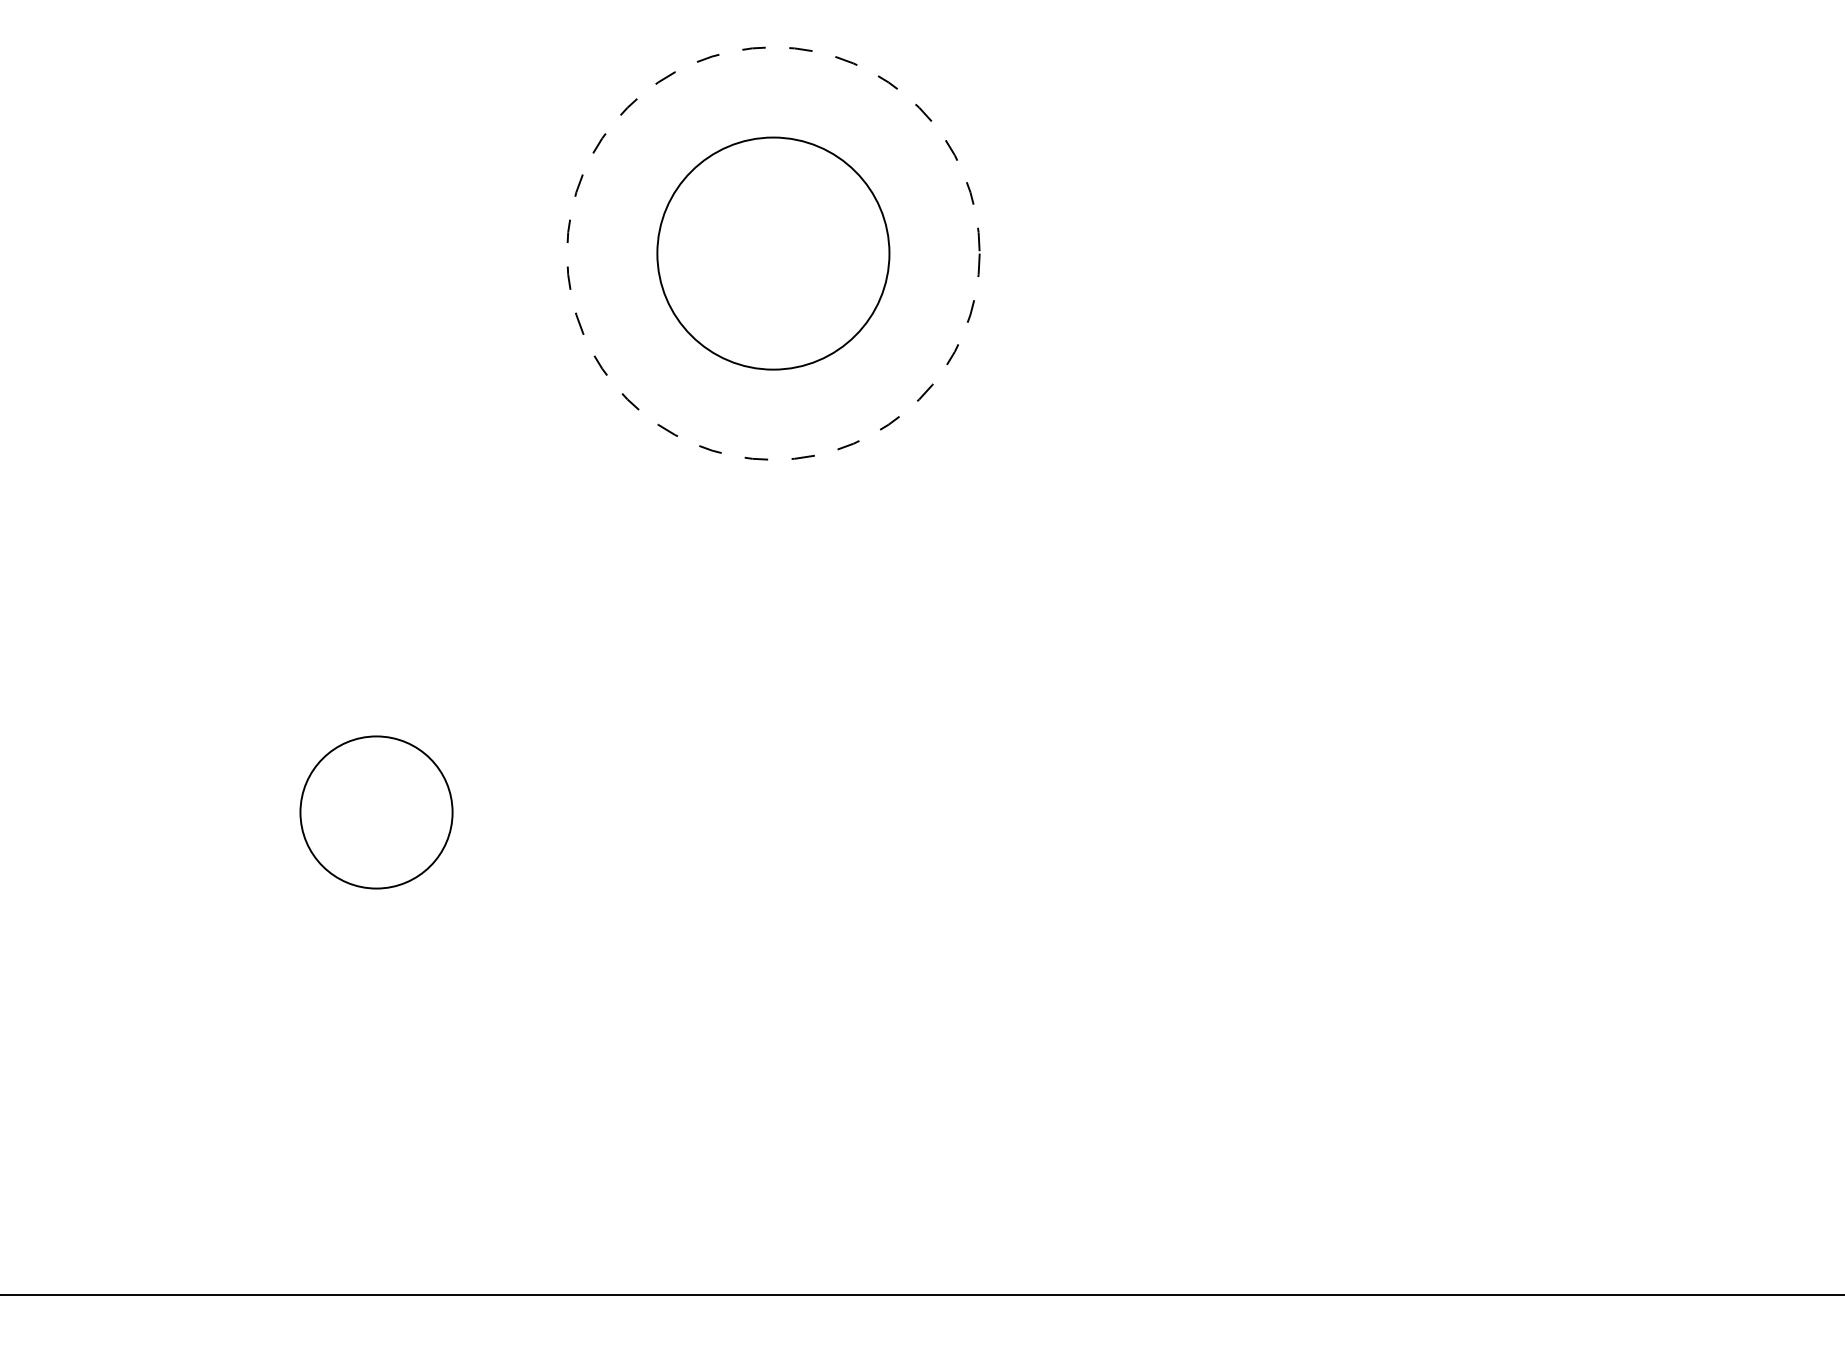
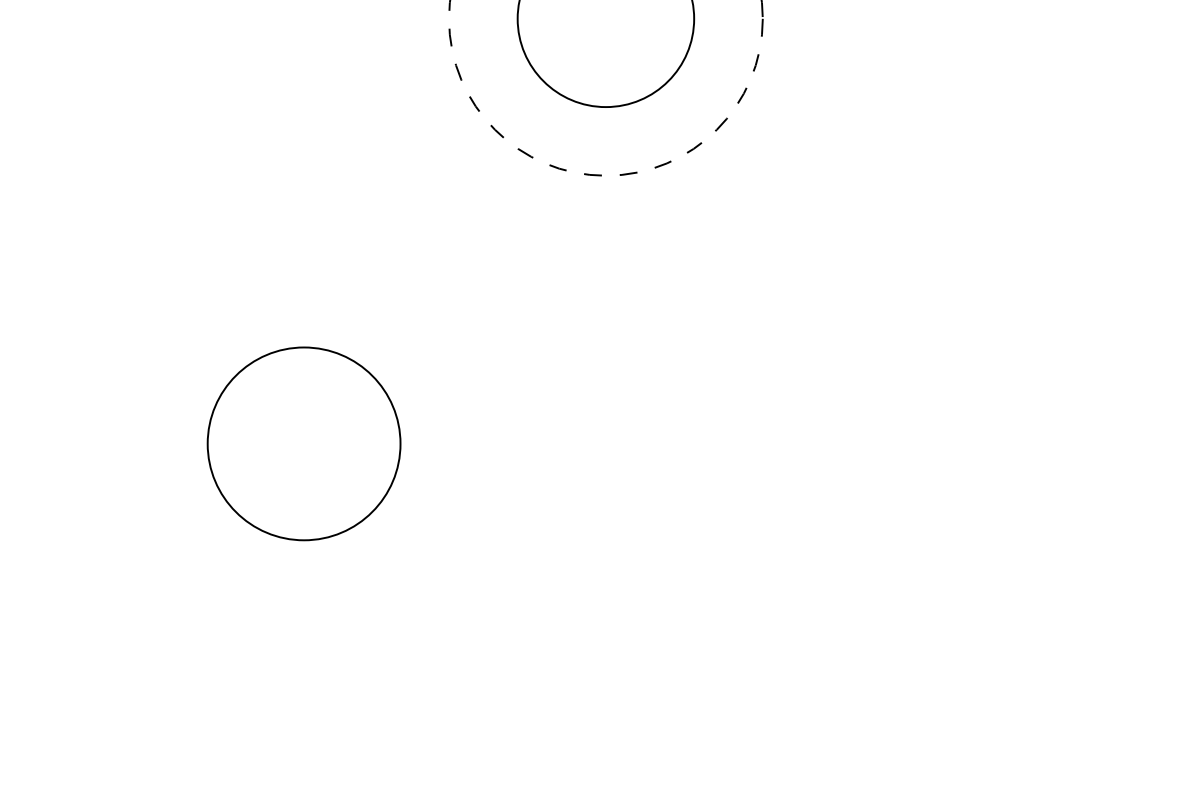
circle: (376, 812) -> (304, 443), size x1.67

